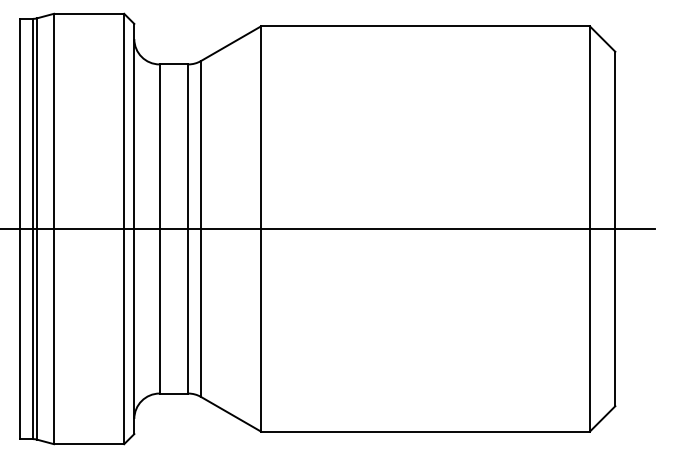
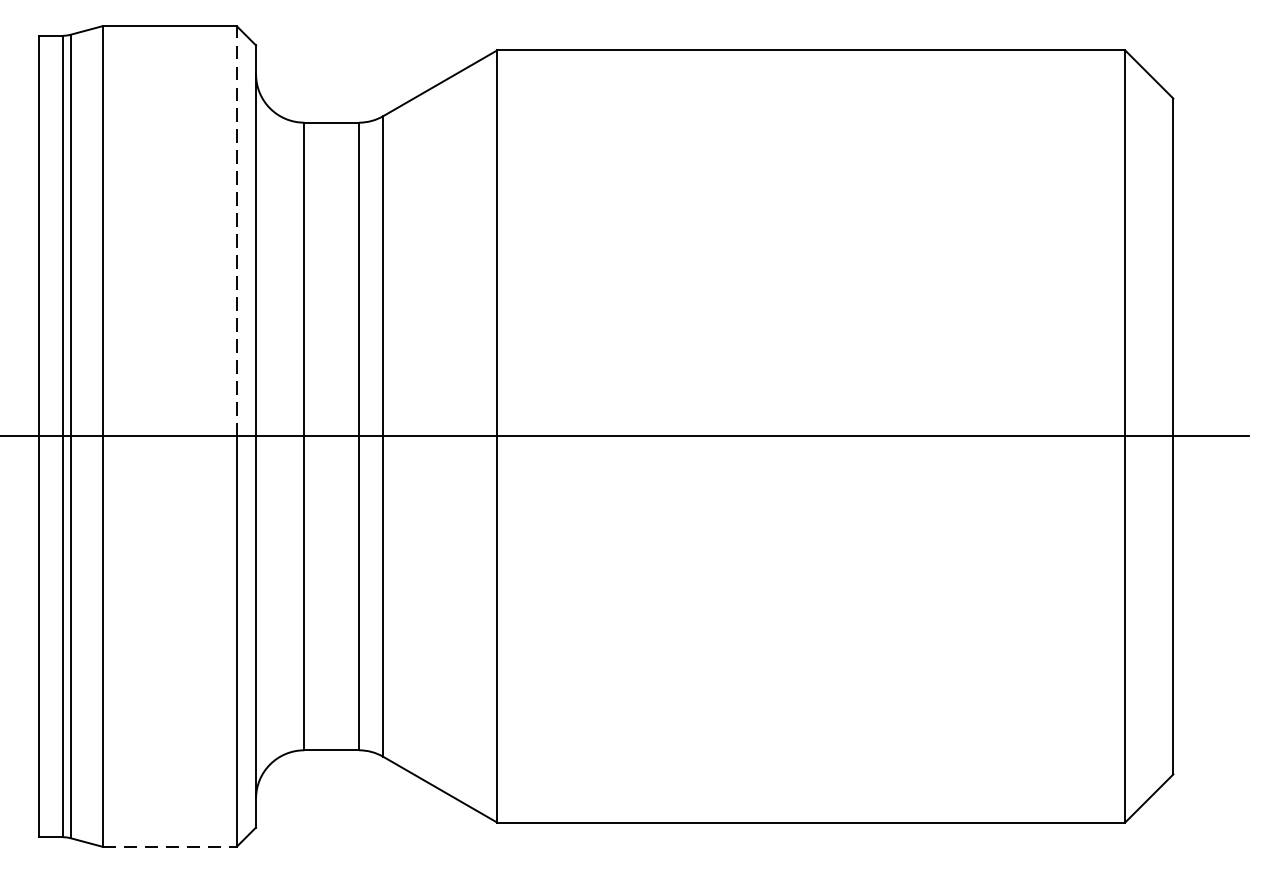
line: (124, 121) -> (237, 231), solid -> dashed
line: (89, 444) -> (170, 847), solid -> dashed

